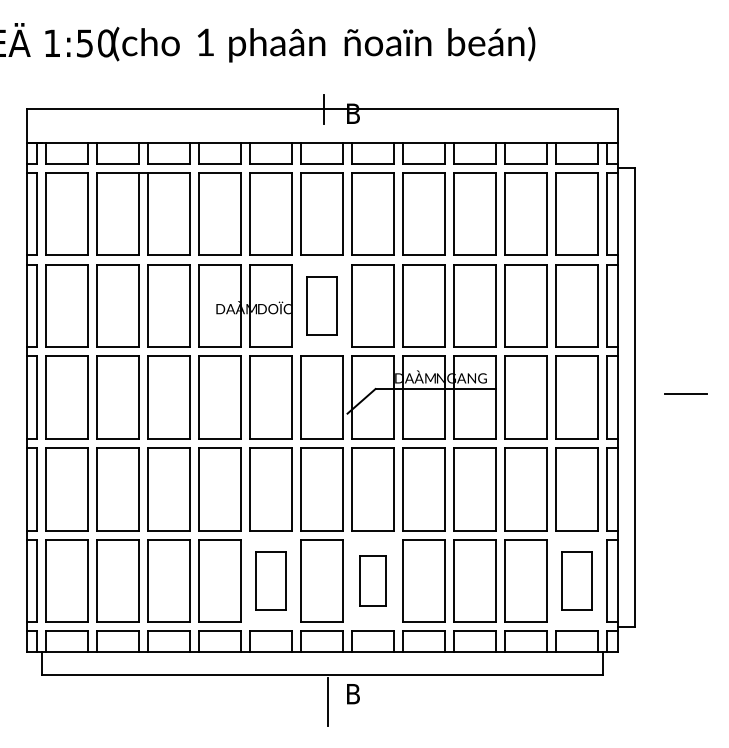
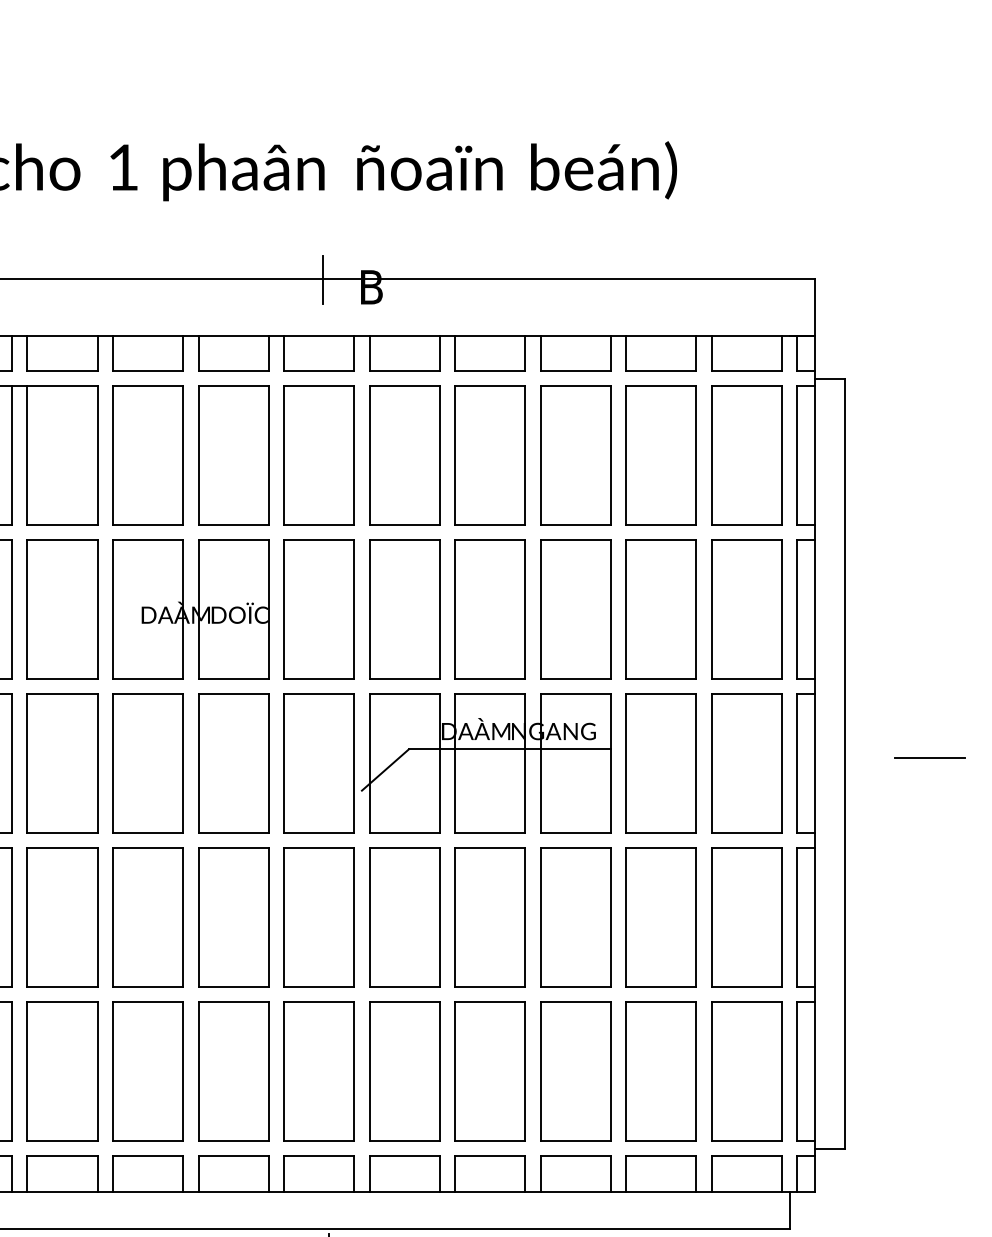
part: (321, 305) -> (318, 609), size x1.43
part: (270, 580) -> (232, 1070), size x1.43
part: (372, 580) -> (403, 1070), size x1.67
part: (576, 580) -> (746, 1070), size x1.43

